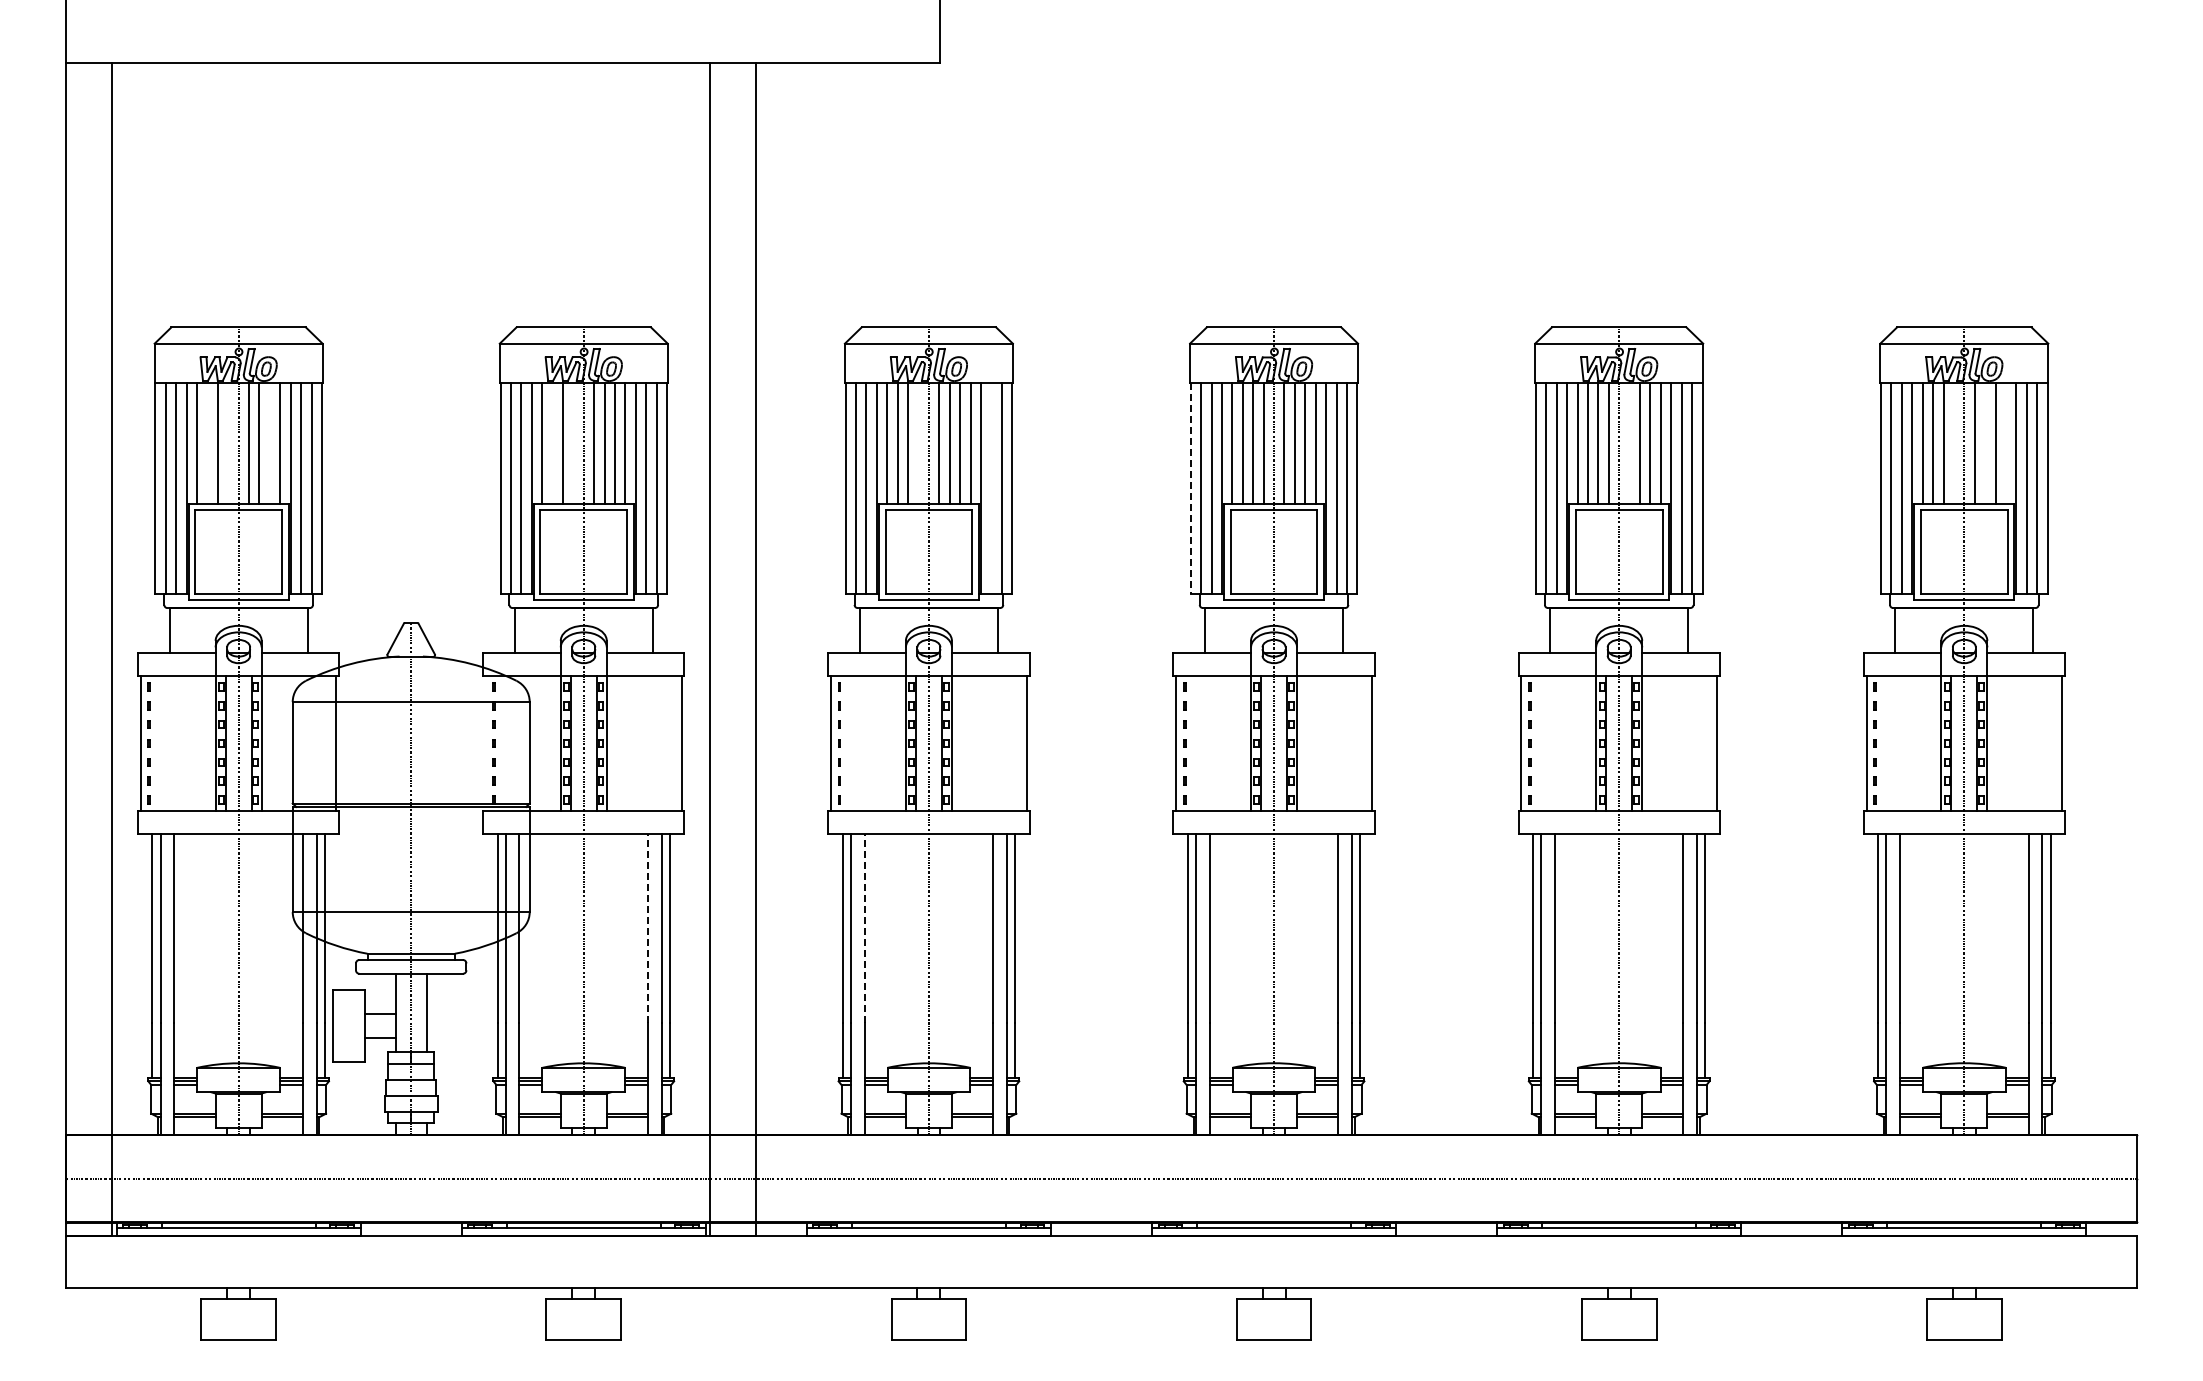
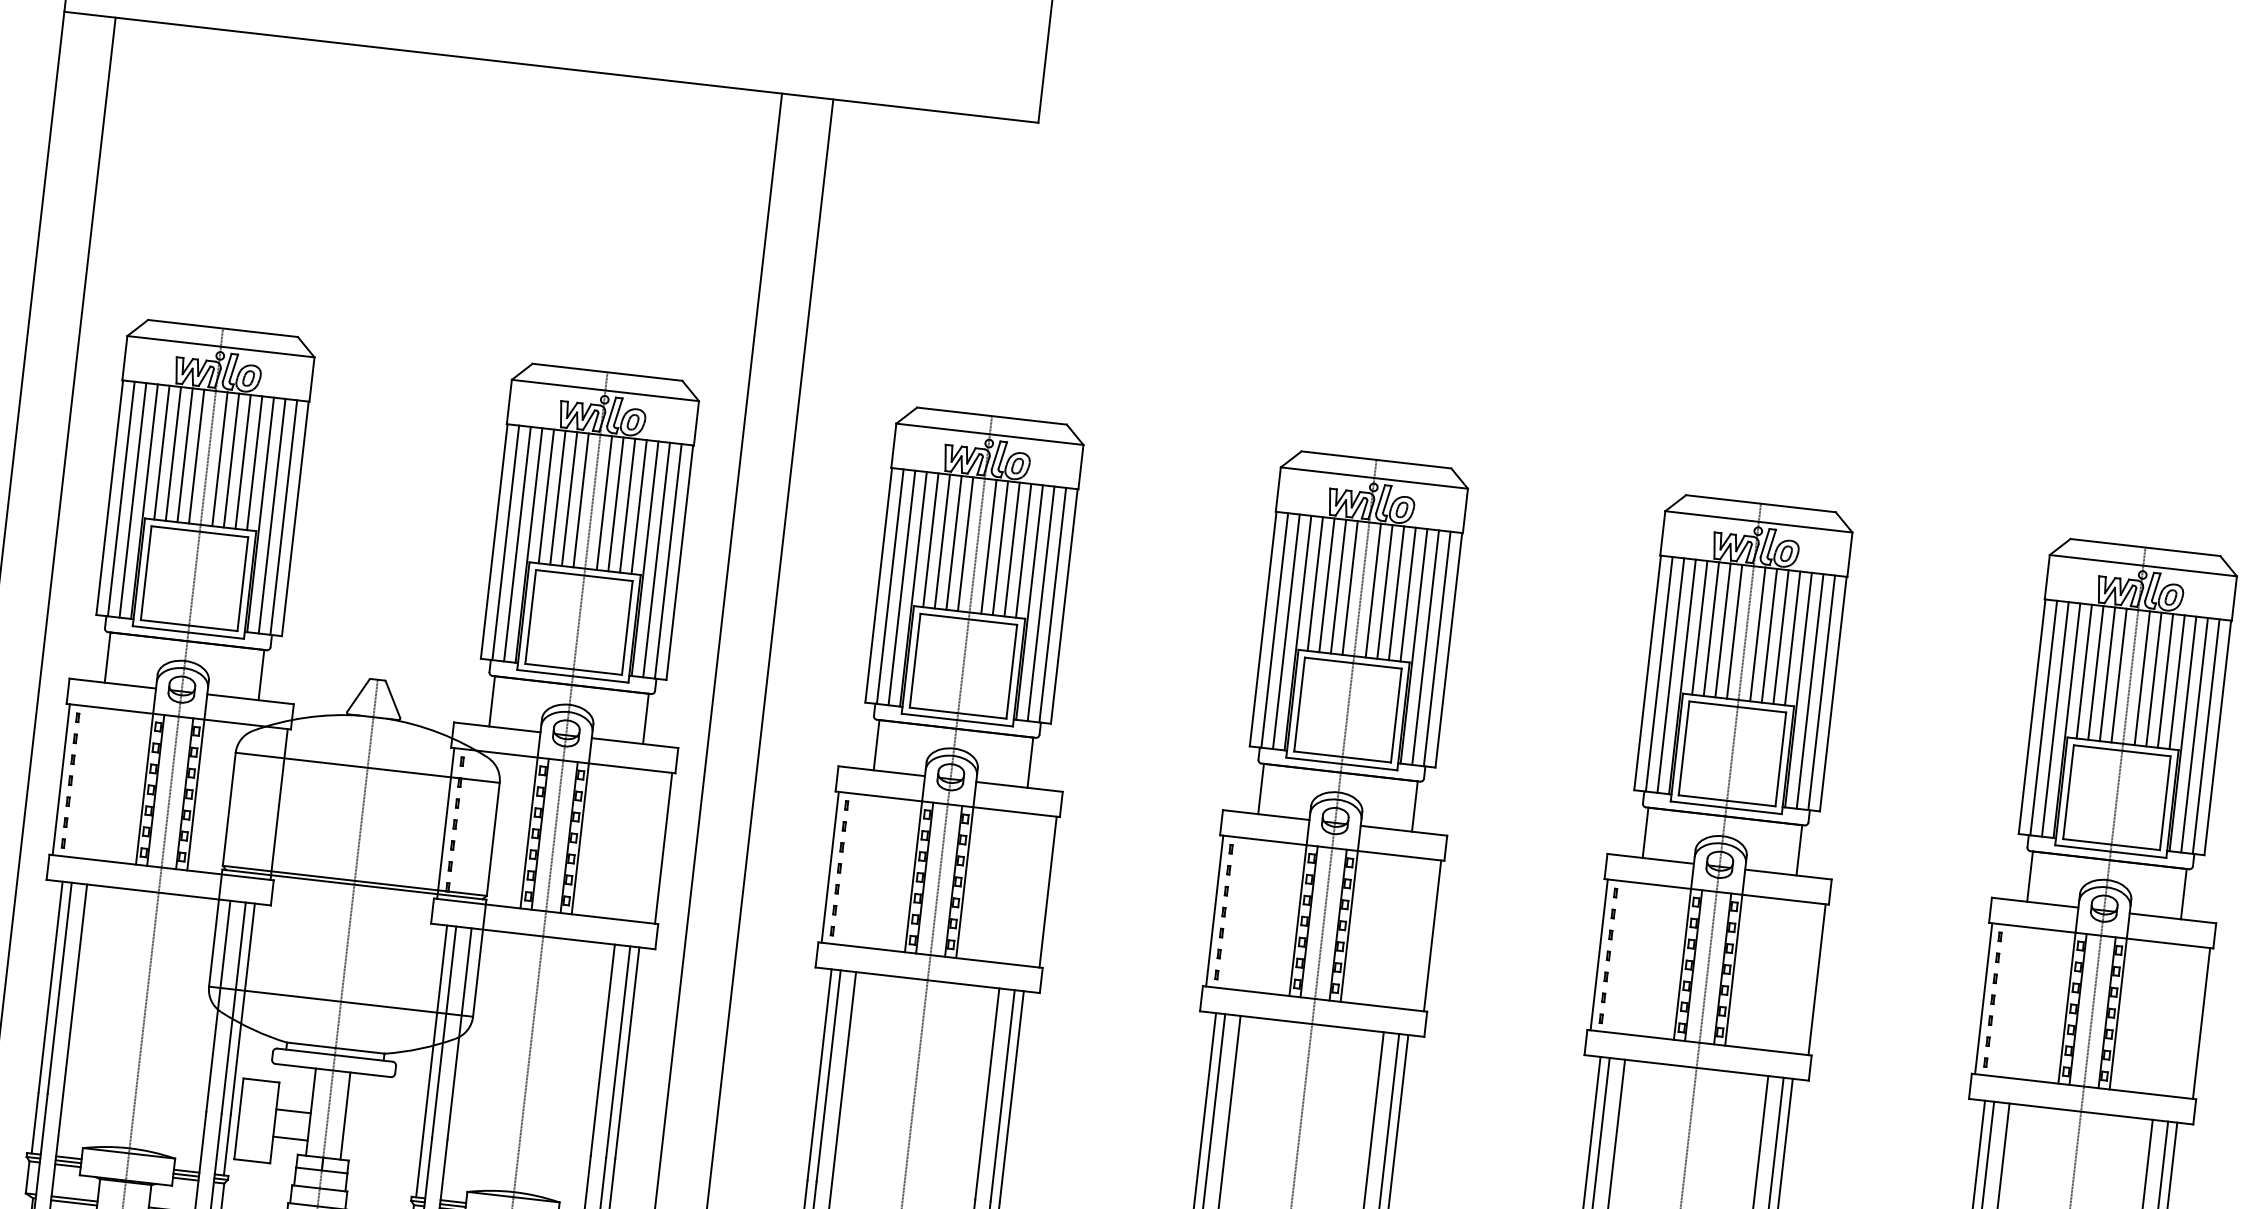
line: (207, 443) -> (173, 453), added
line: (228, 443) -> (196, 456), added
line: (269, 443) -> (242, 461), added
line: (552, 443) -> (557, 497), added
line: (573, 443) -> (581, 500), added
line: (918, 443) -> (965, 544), added
line: (1629, 443) -> (1757, 634), added
line: (1953, 443) -> (2118, 675), added
line: (1985, 443) -> (2154, 679), added
line: (2006, 443) -> (2177, 682), added
line: (991, 488) -> (1041, 603), added
line: (1190, 489) -> (1262, 629), dashed -> solid
line: (486, 743) -> (446, 823), added
line: (648, 928) -> (603, 1050), dashed -> solid
line: (864, 928) -> (843, 1077), dashed -> solid

